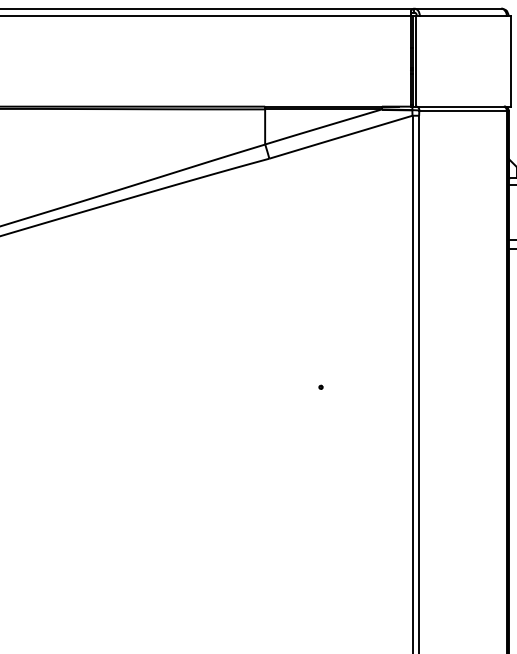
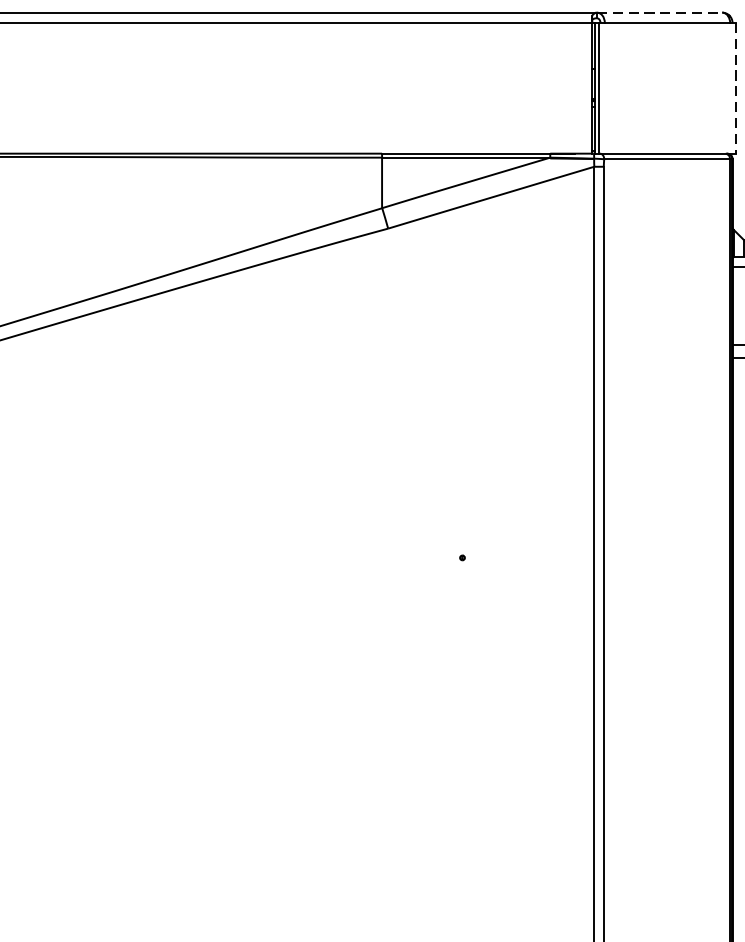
line: (457, 8) -> (659, 12), solid -> dashed
line: (511, 61) -> (736, 88), solid -> dashed

